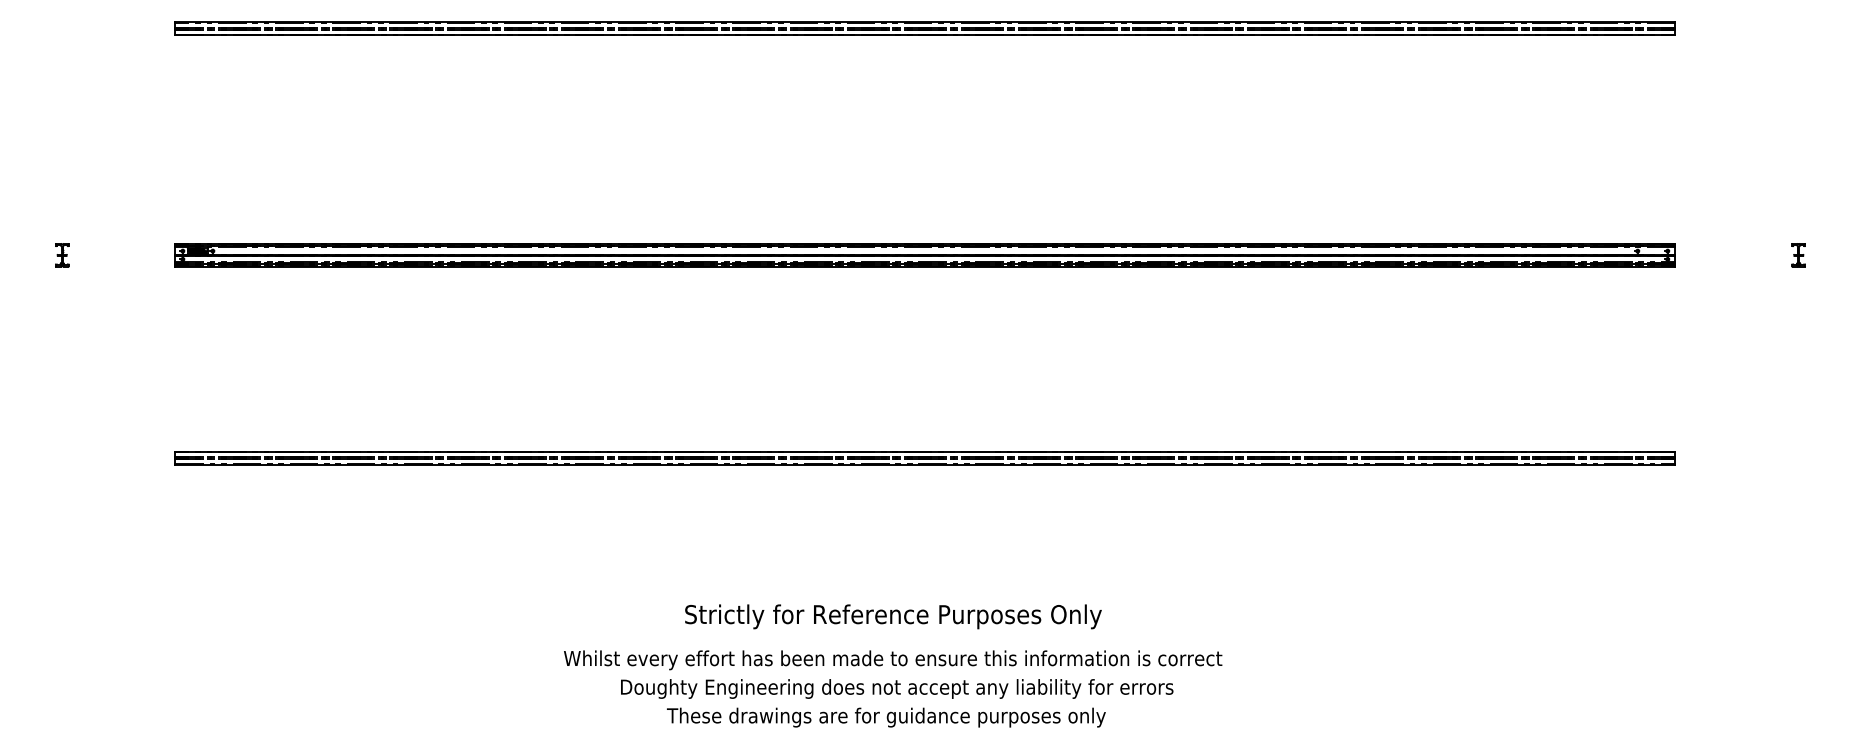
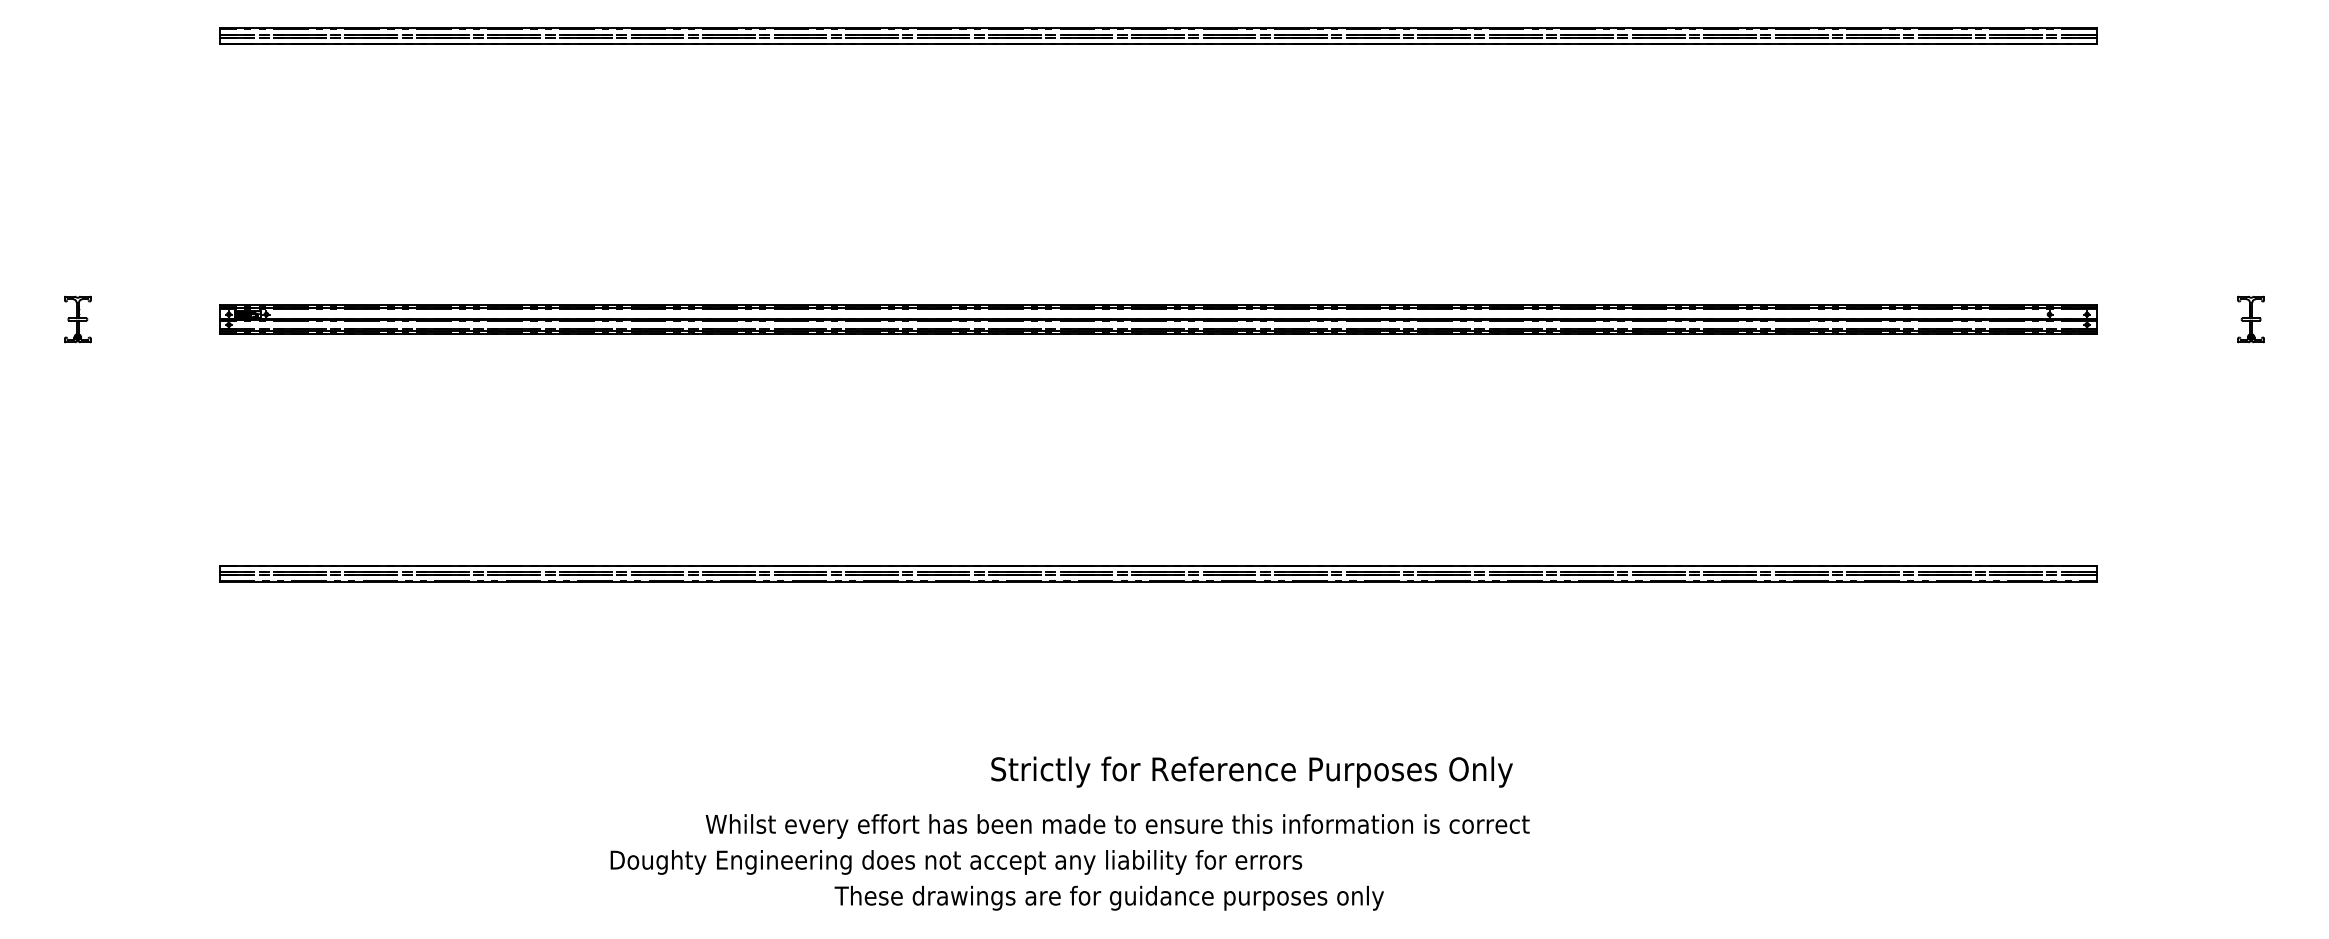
part: (62, 255) -> (78, 319), size x1.6
part: (1798, 255) -> (2250, 319), size x1.6
text: (893, 616) -> (1252, 771), moved
text: (897, 688) -> (956, 861), moved

